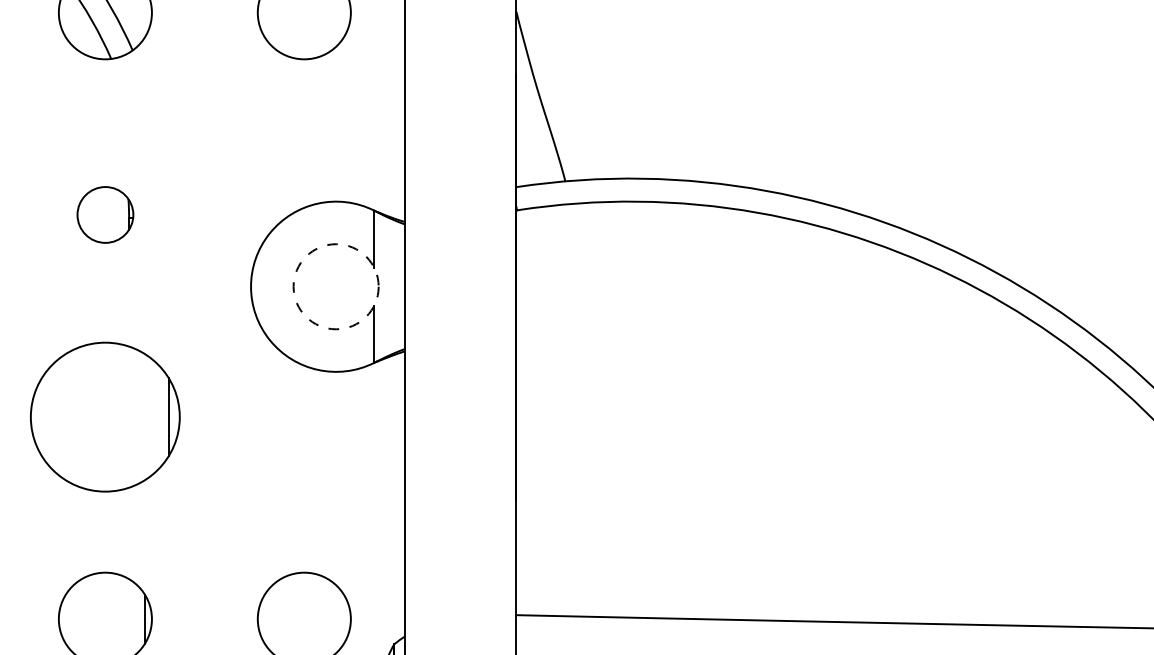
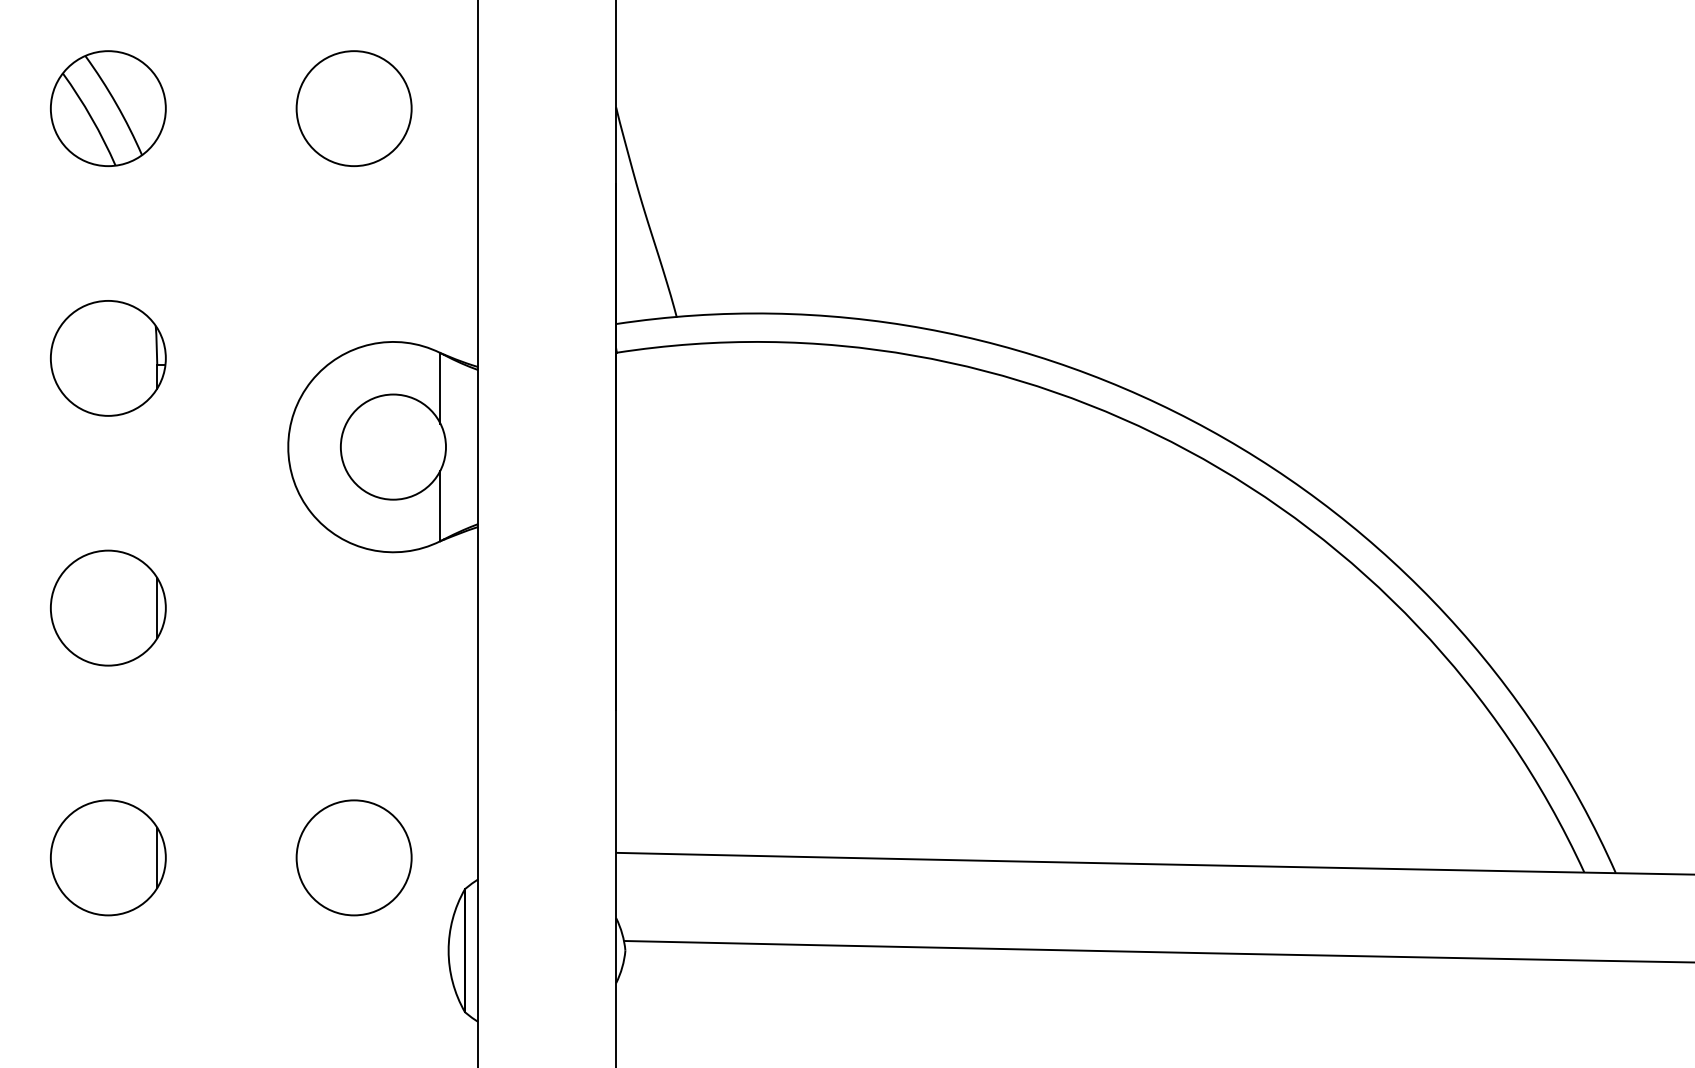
part: (105, 215) -> (108, 358), size x1.67
circle: (336, 286) -> (393, 446), dashed -> solid
part: (105, 416) -> (108, 607), size x0.62

